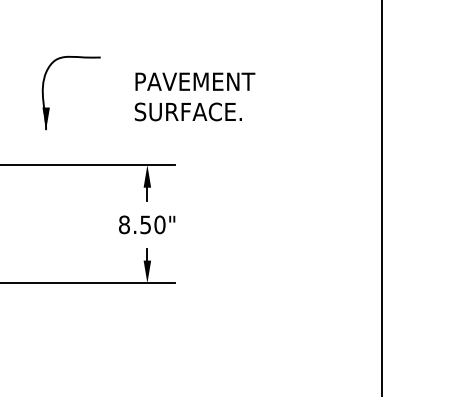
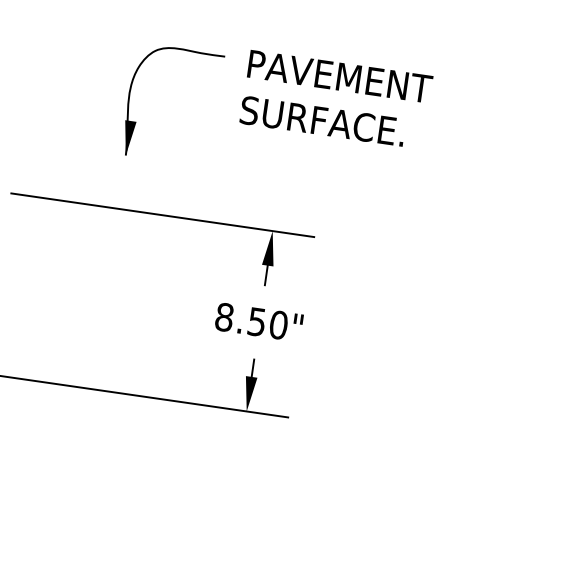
text: (194, 96) -> (335, 99), moved

